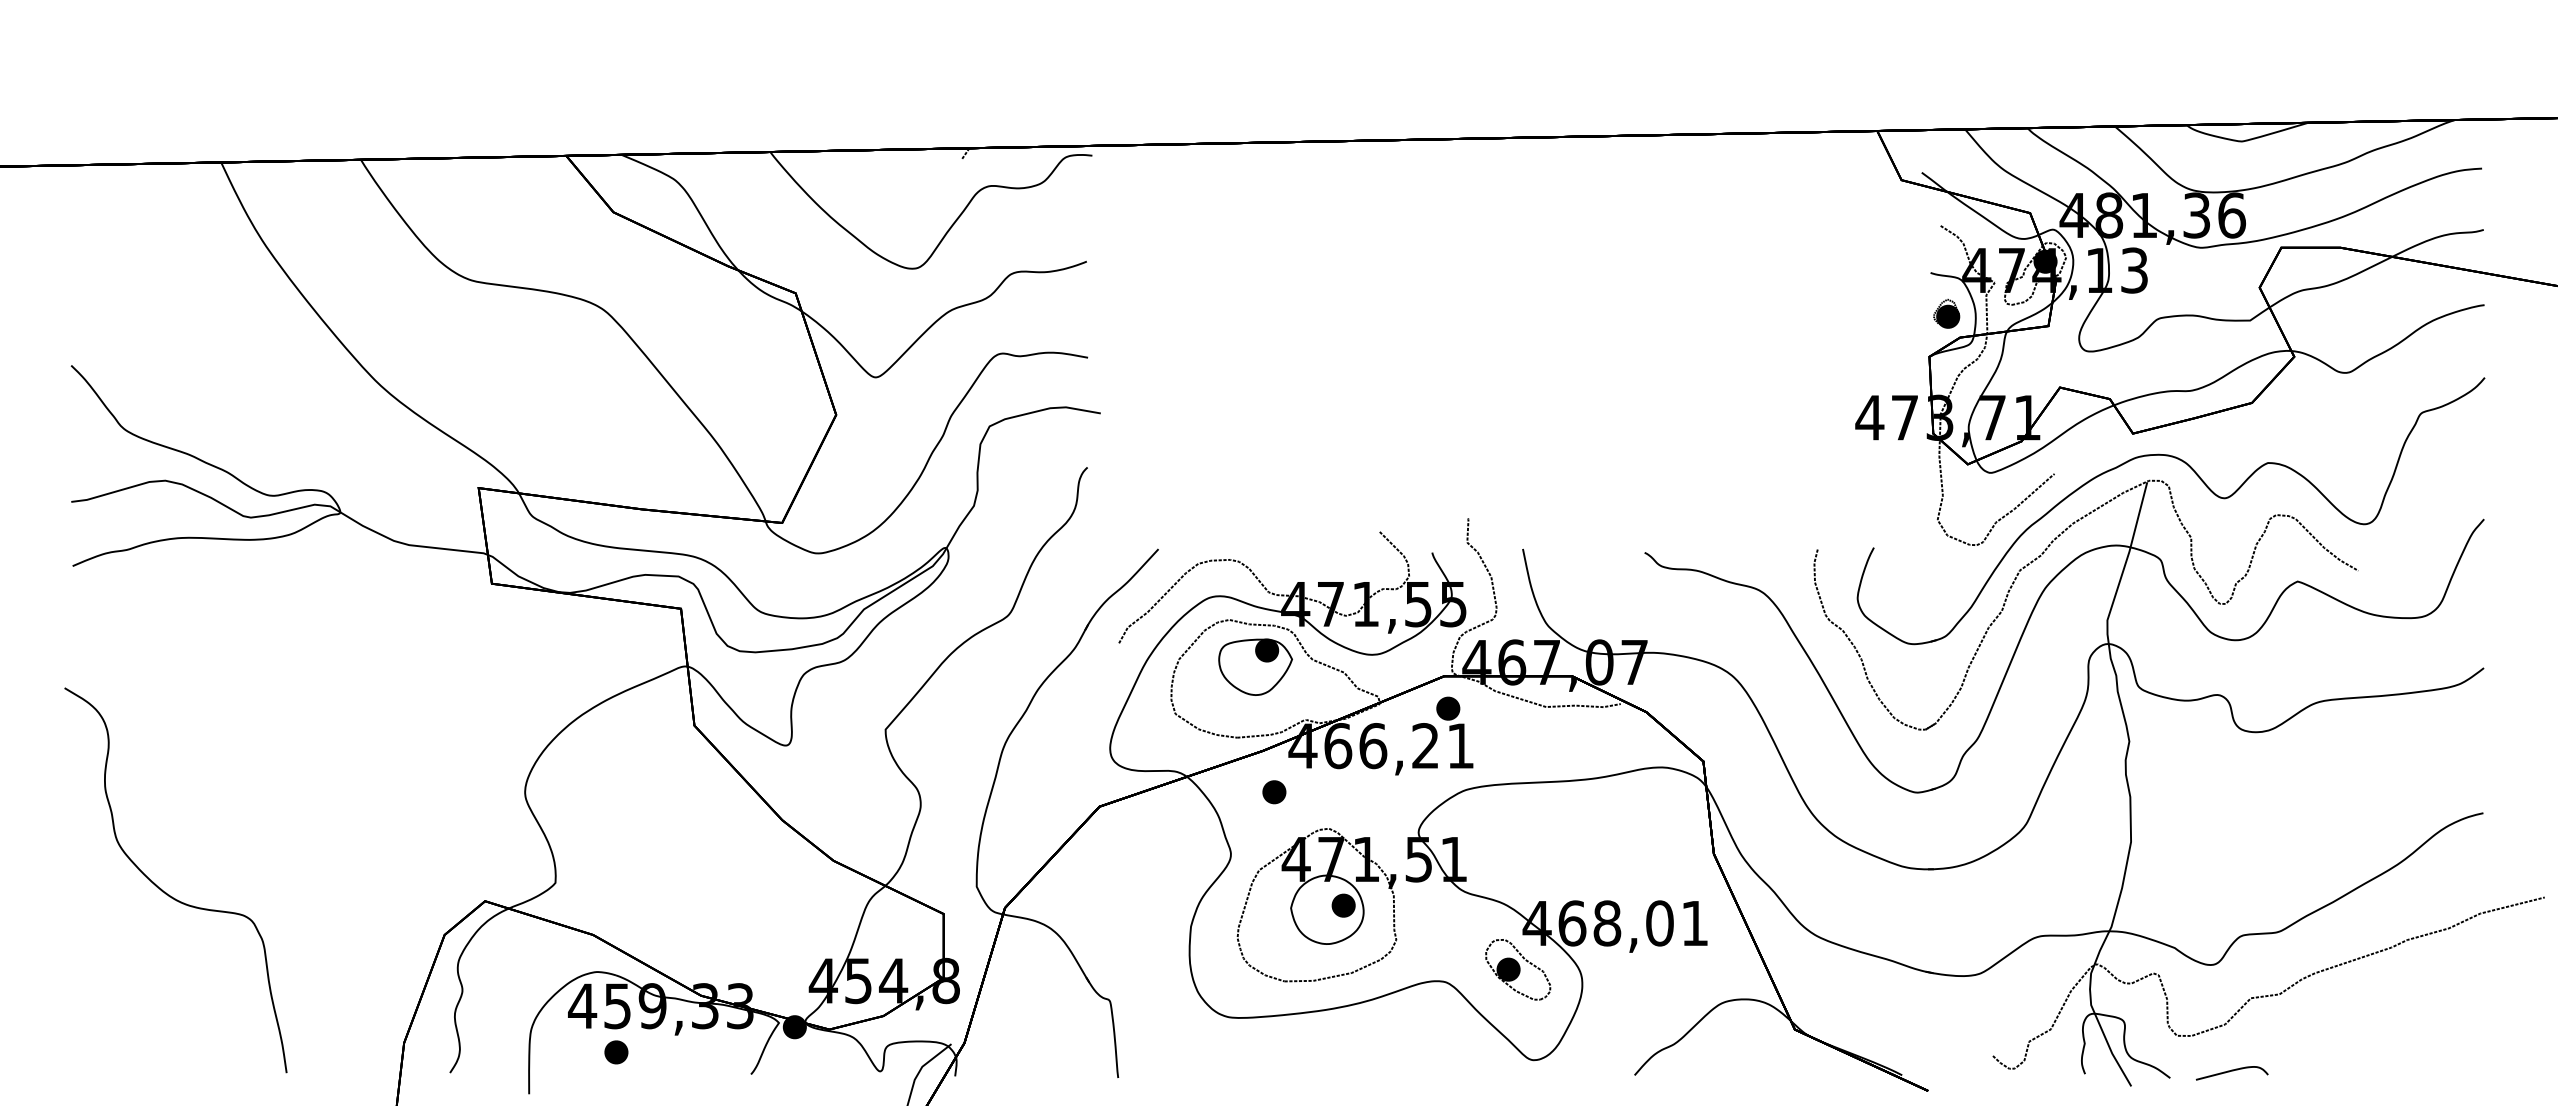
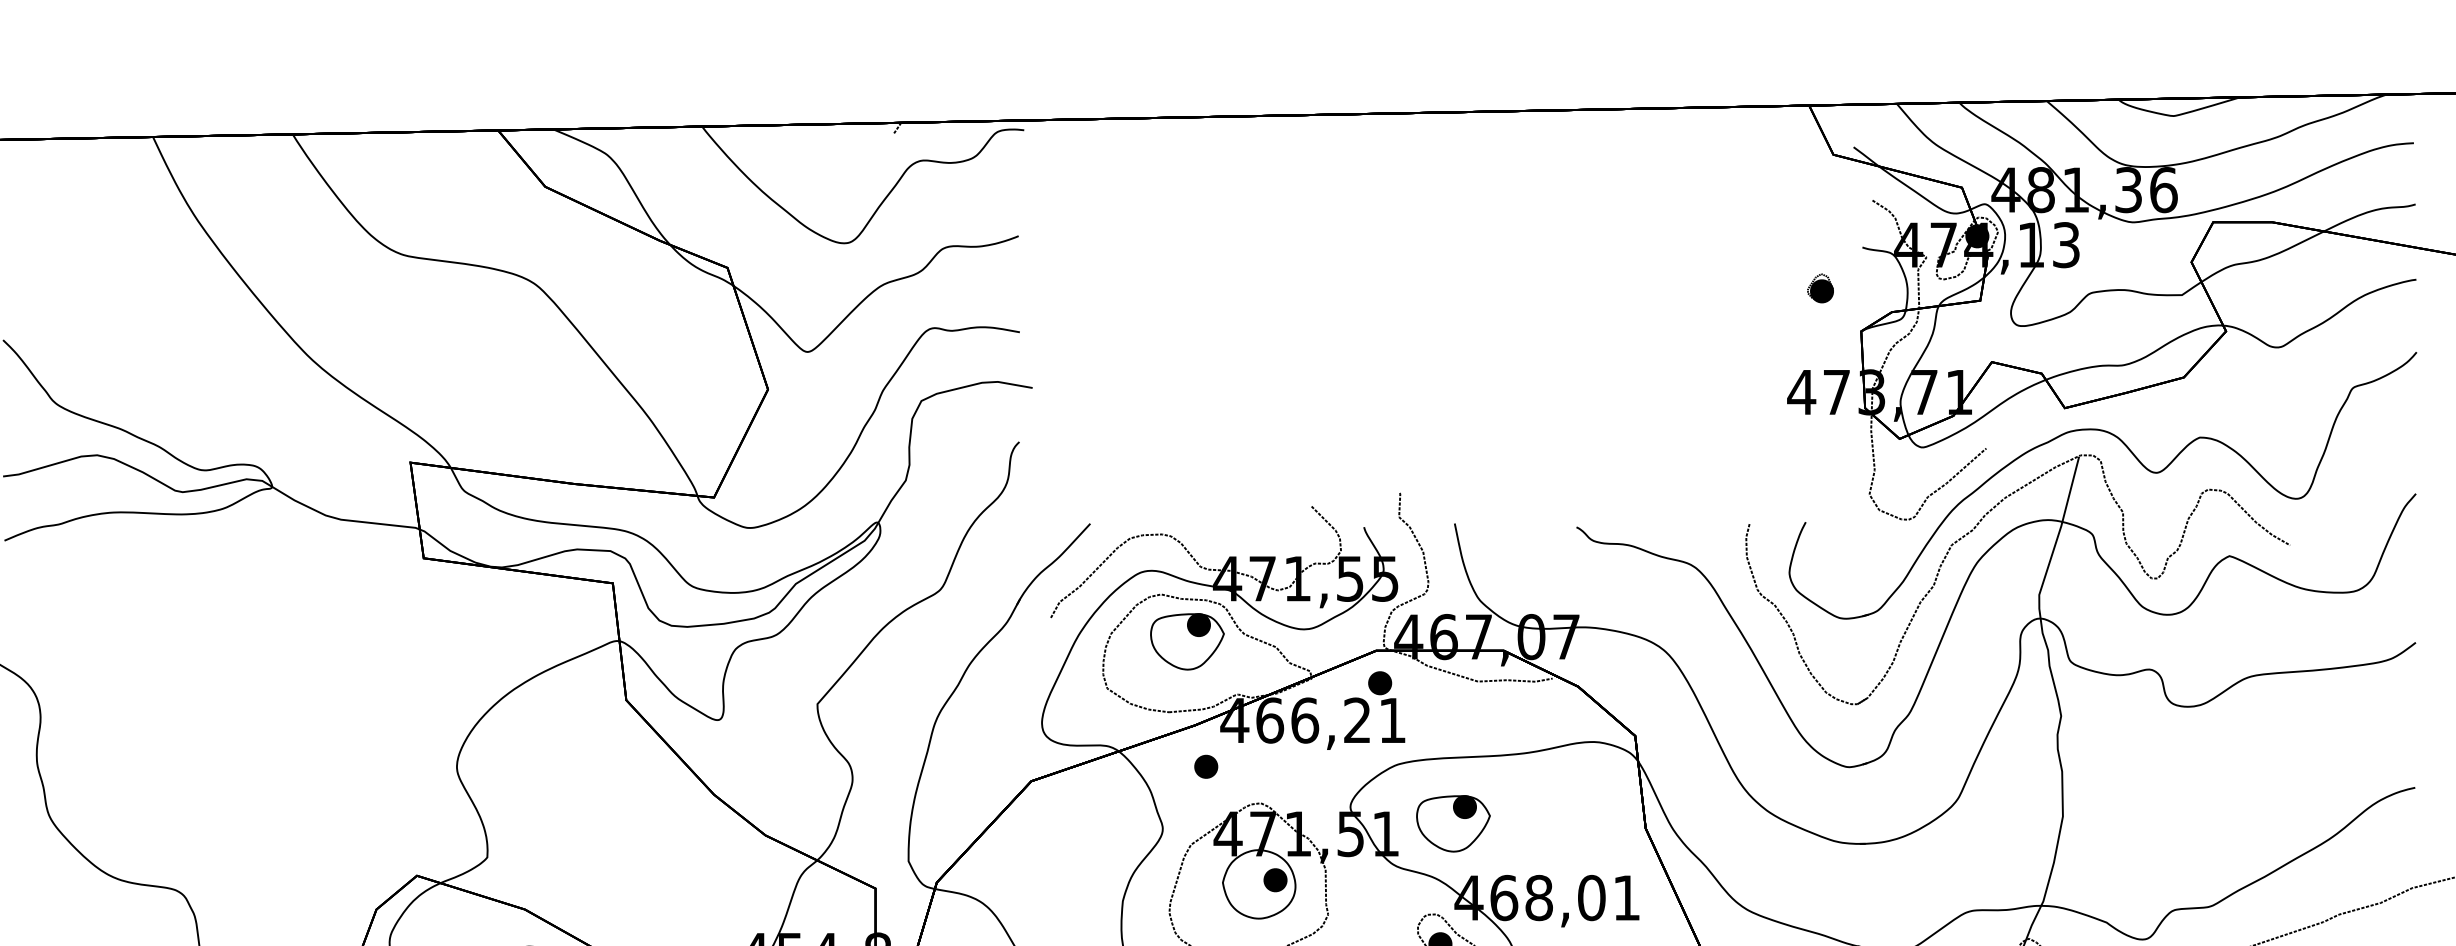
part: (1946, 313) -> (1820, 288), moved
part: (1521, 848) -> (1453, 823), added

